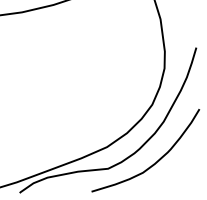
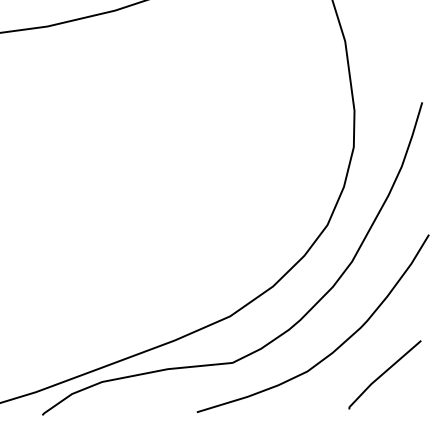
line: (178, 174) -> (383, 375), added

